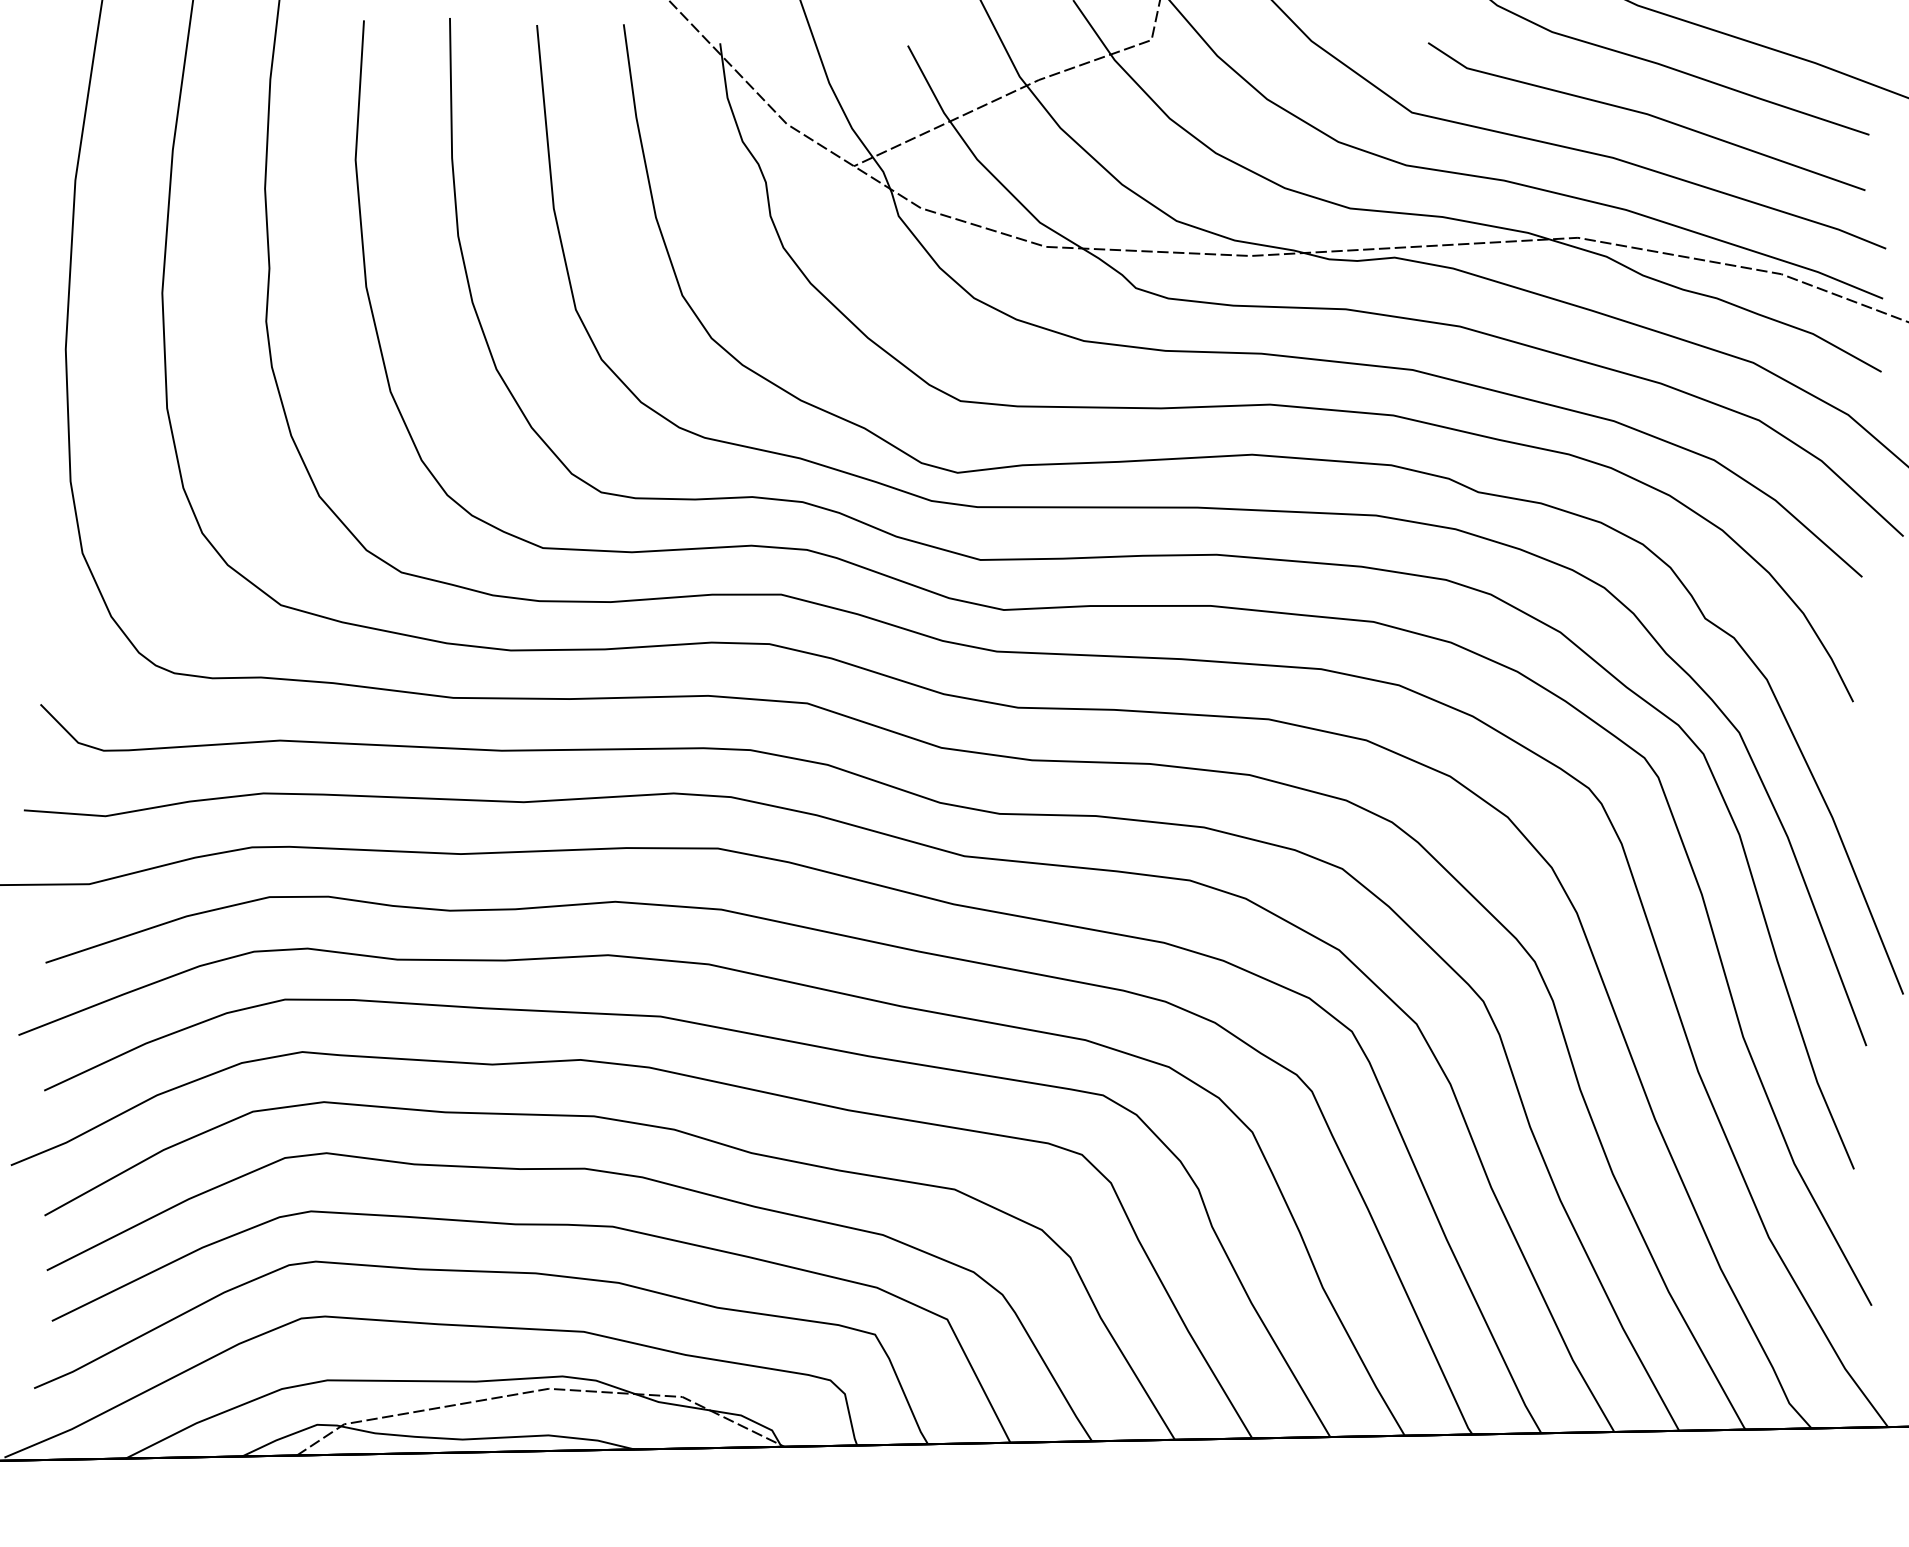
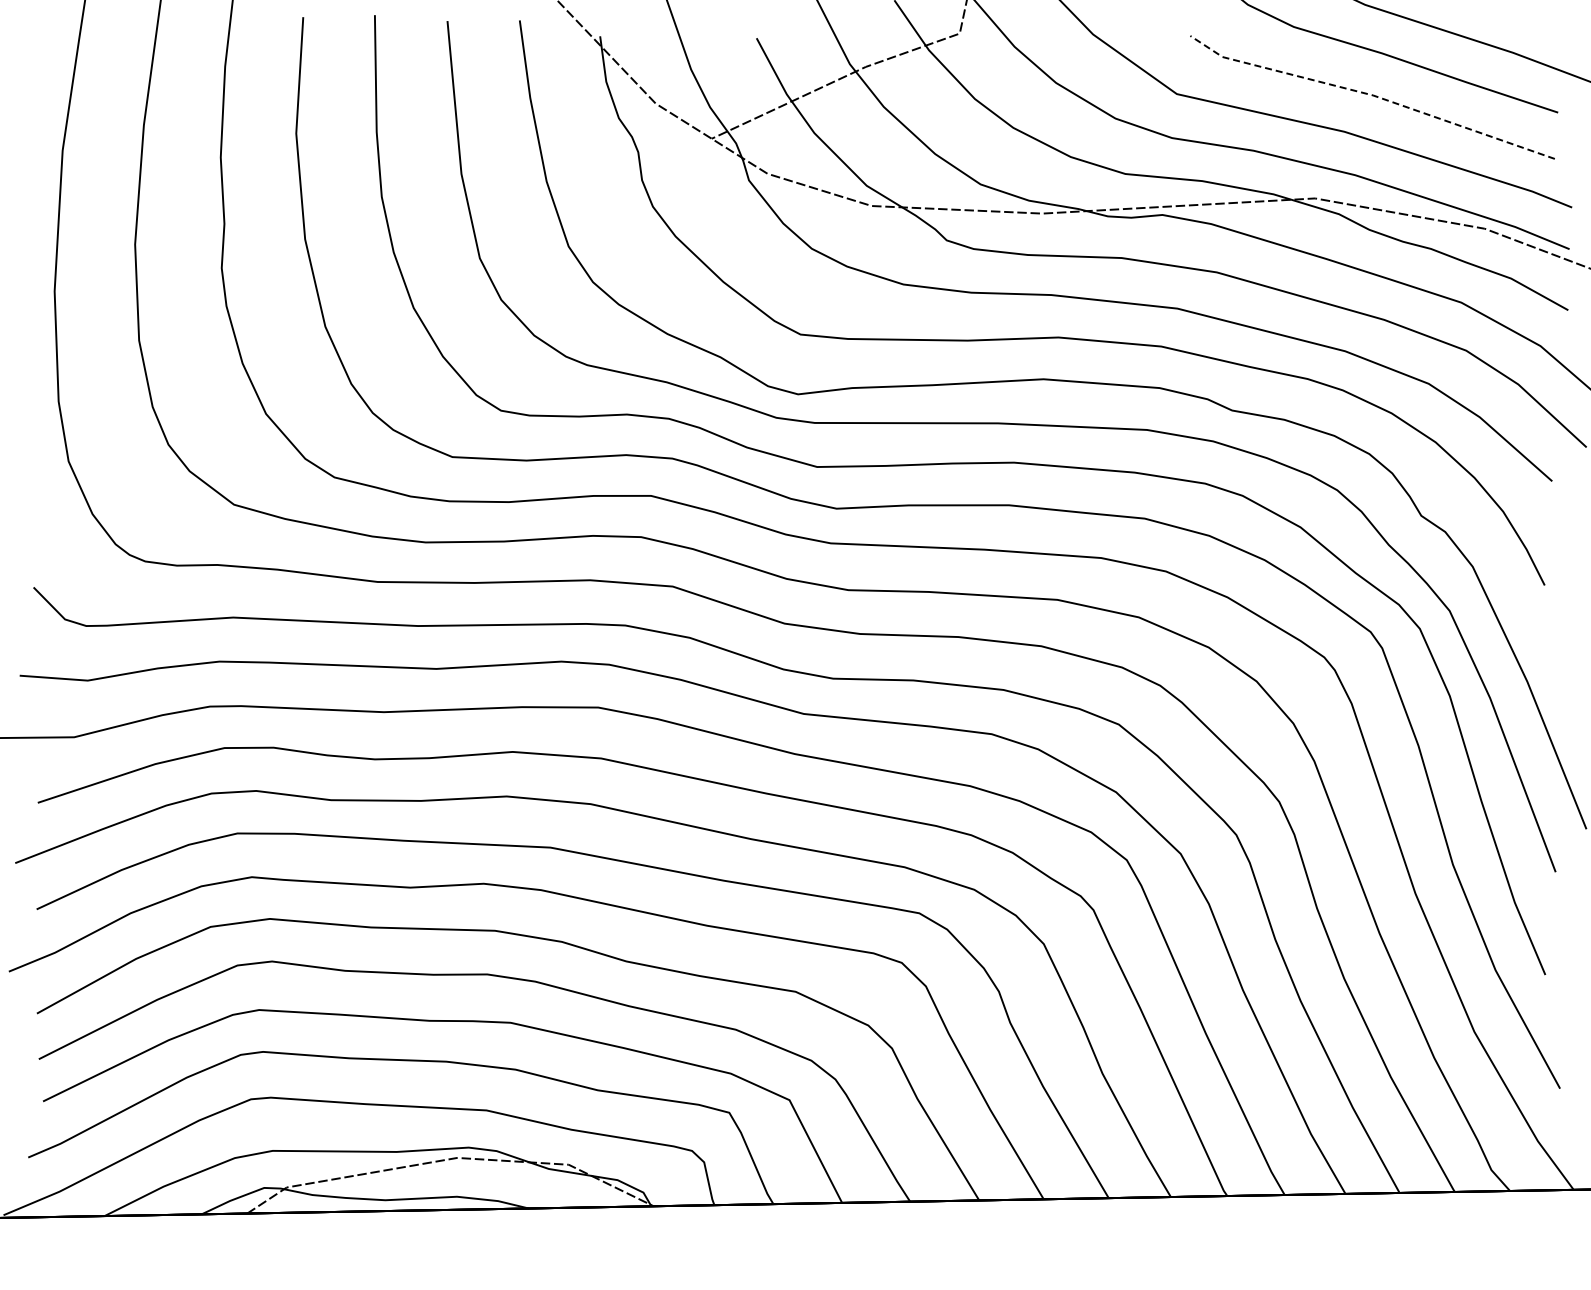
line: (1646, 114) -> (1372, 95), solid -> dashed

